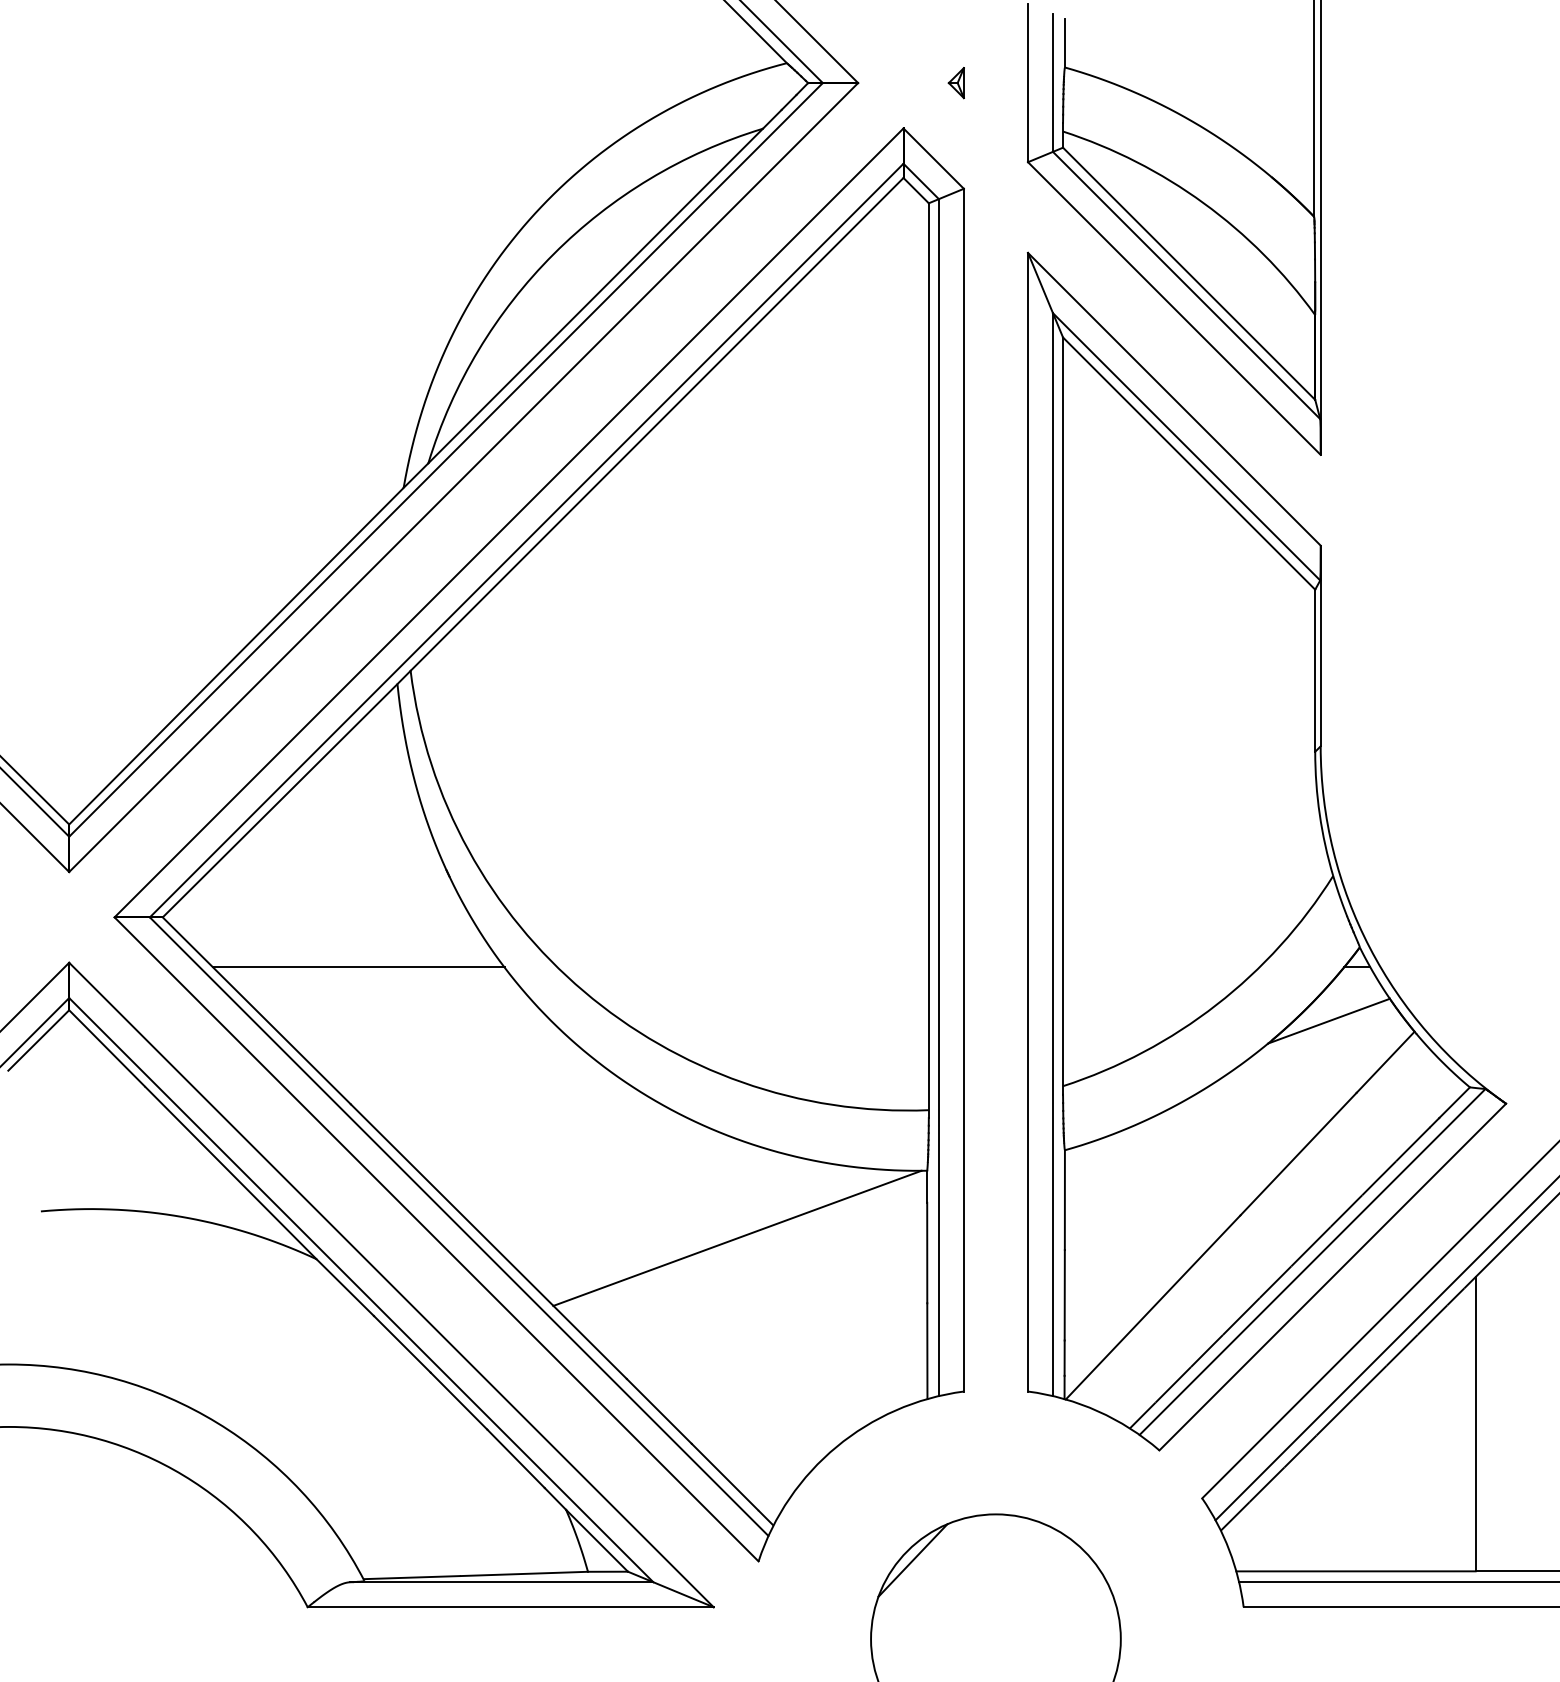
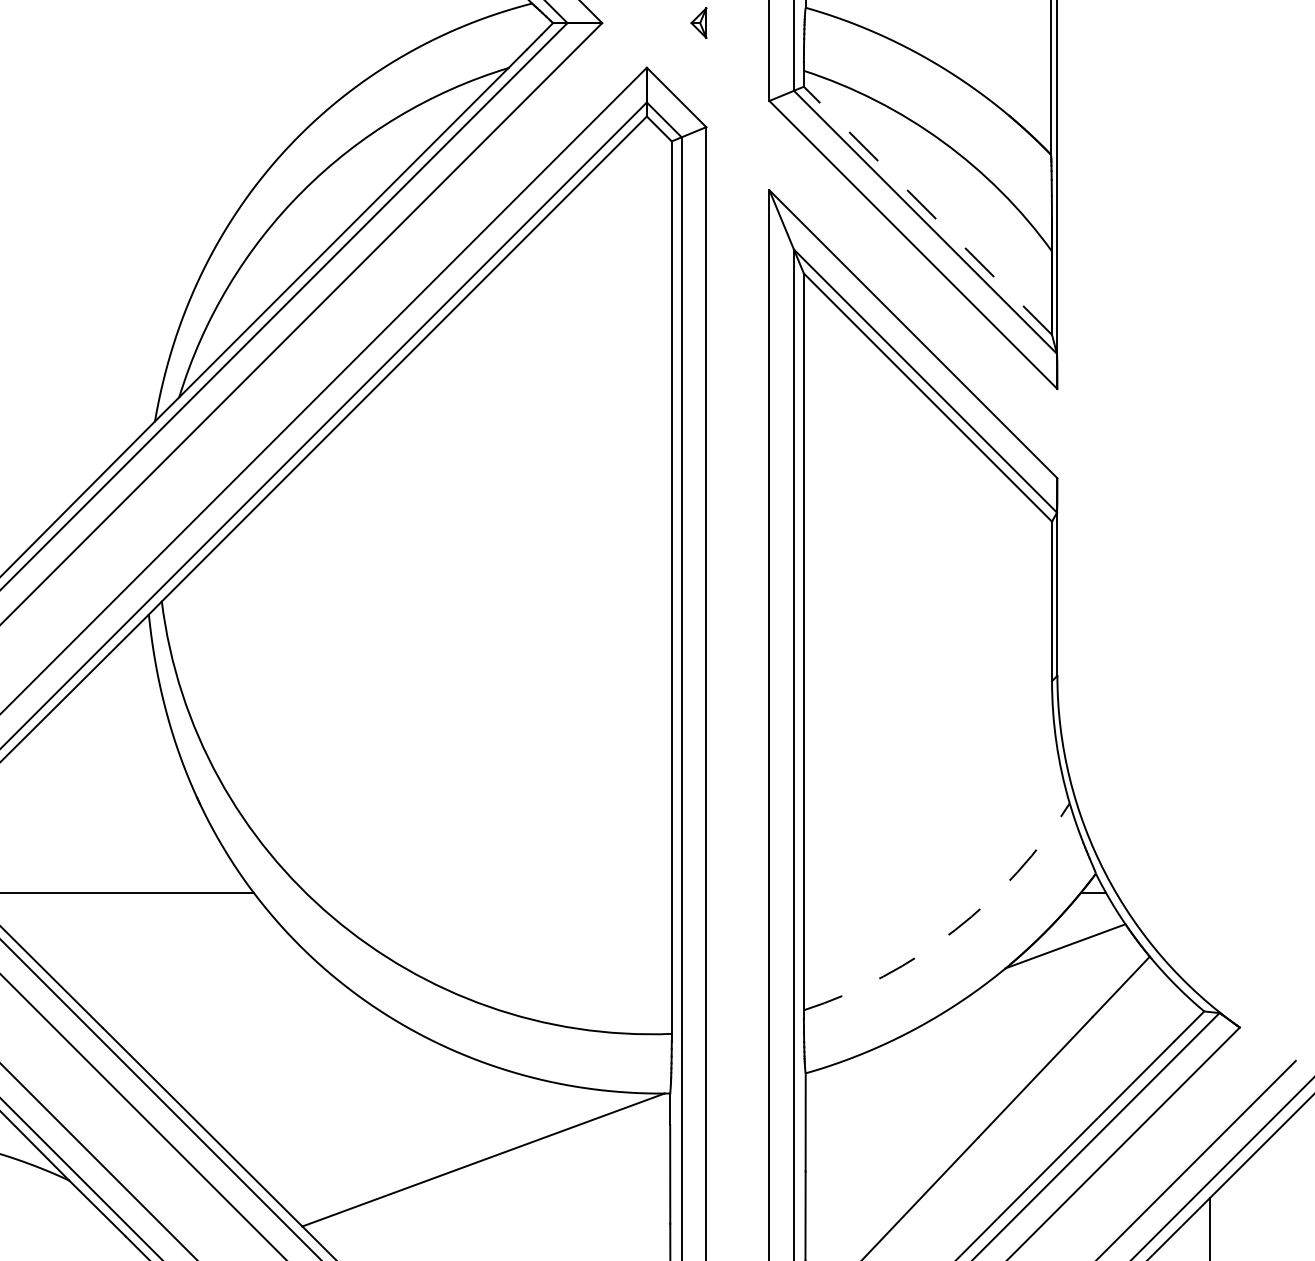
line: (1188, 273) -> (927, 210), solid -> dashed
arc: (1216, 1004) -> (954, 929), solid -> dashed

